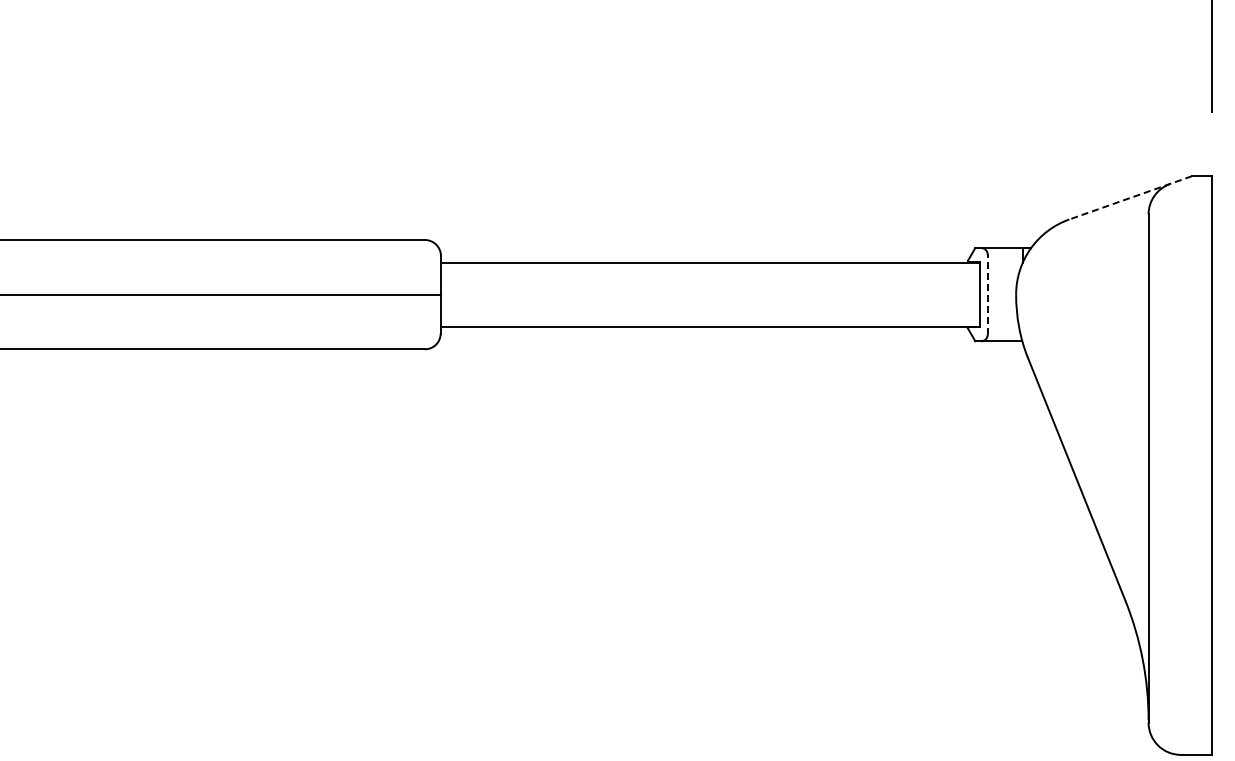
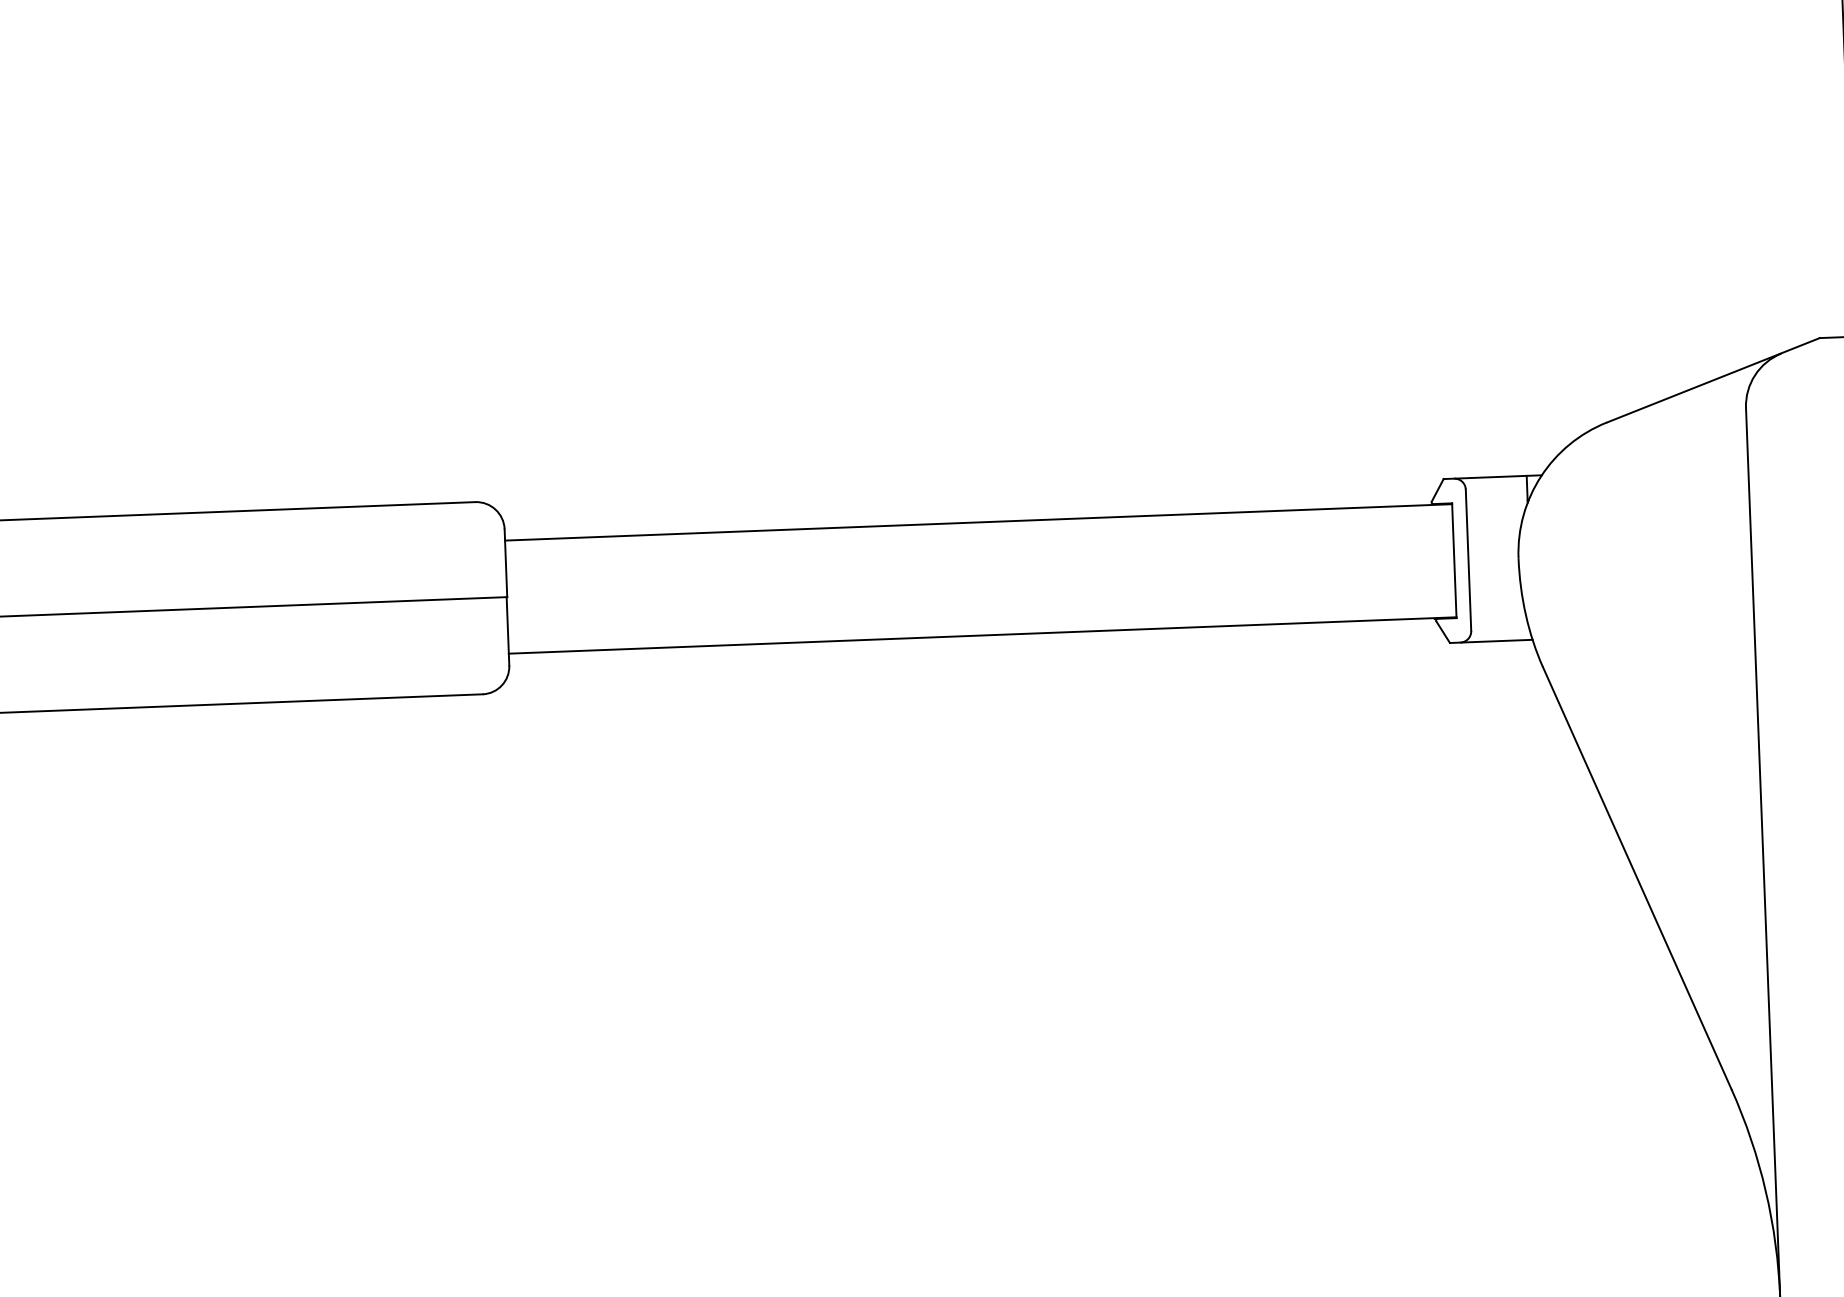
line: (1130, 198) -> (1713, 381), dashed -> solid
line: (987, 294) -> (1468, 559), dashed -> solid

